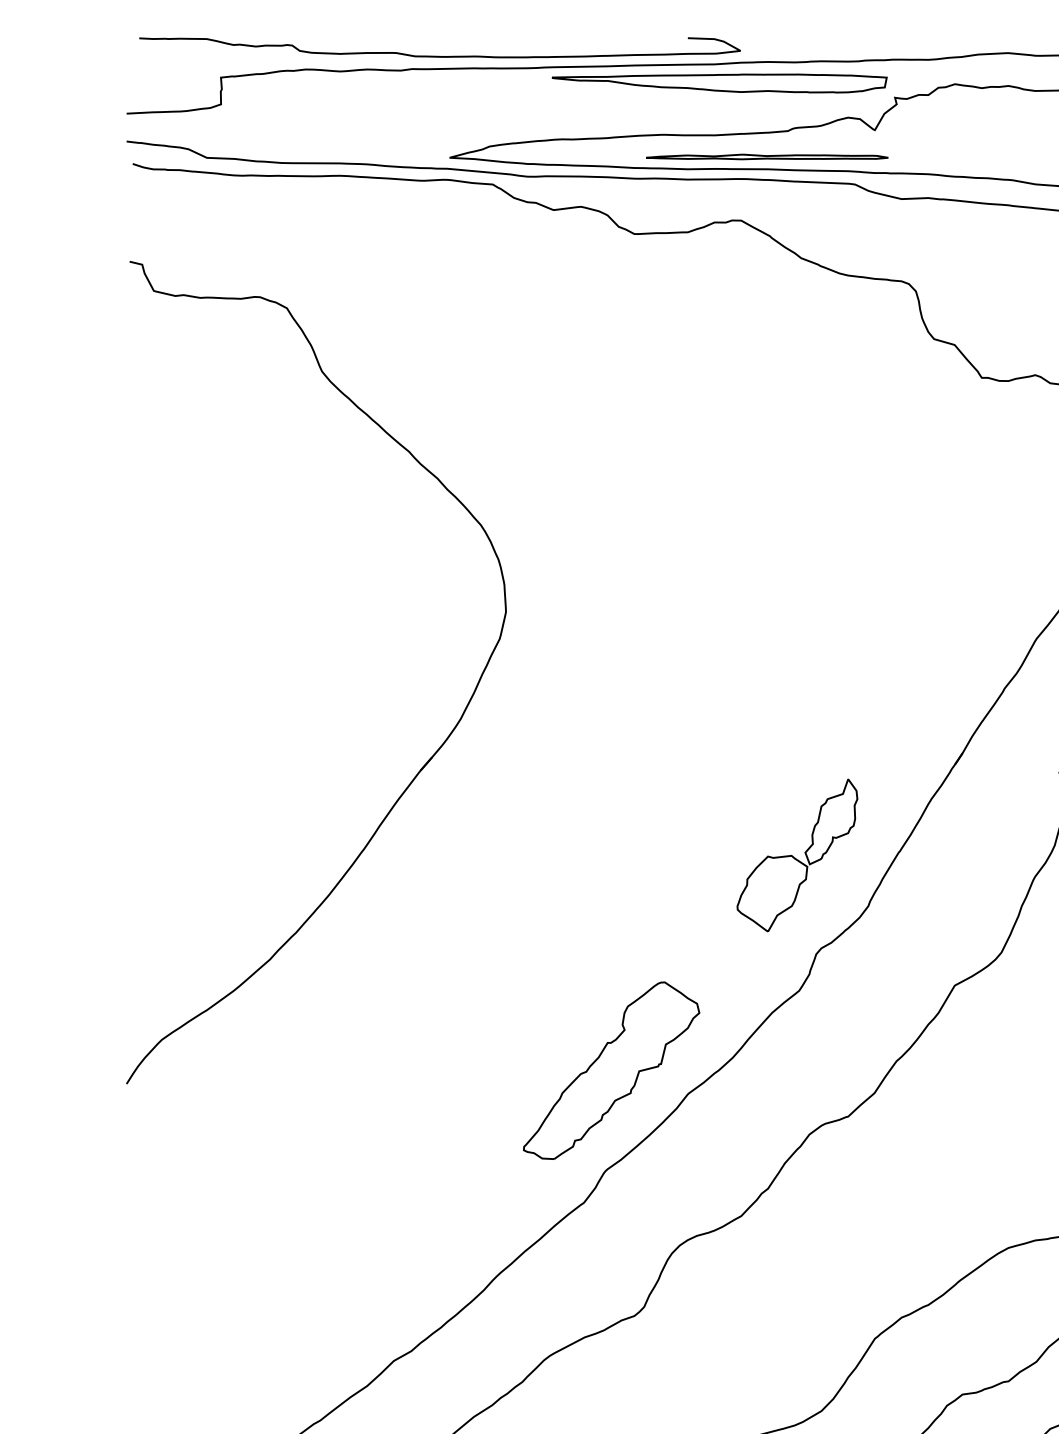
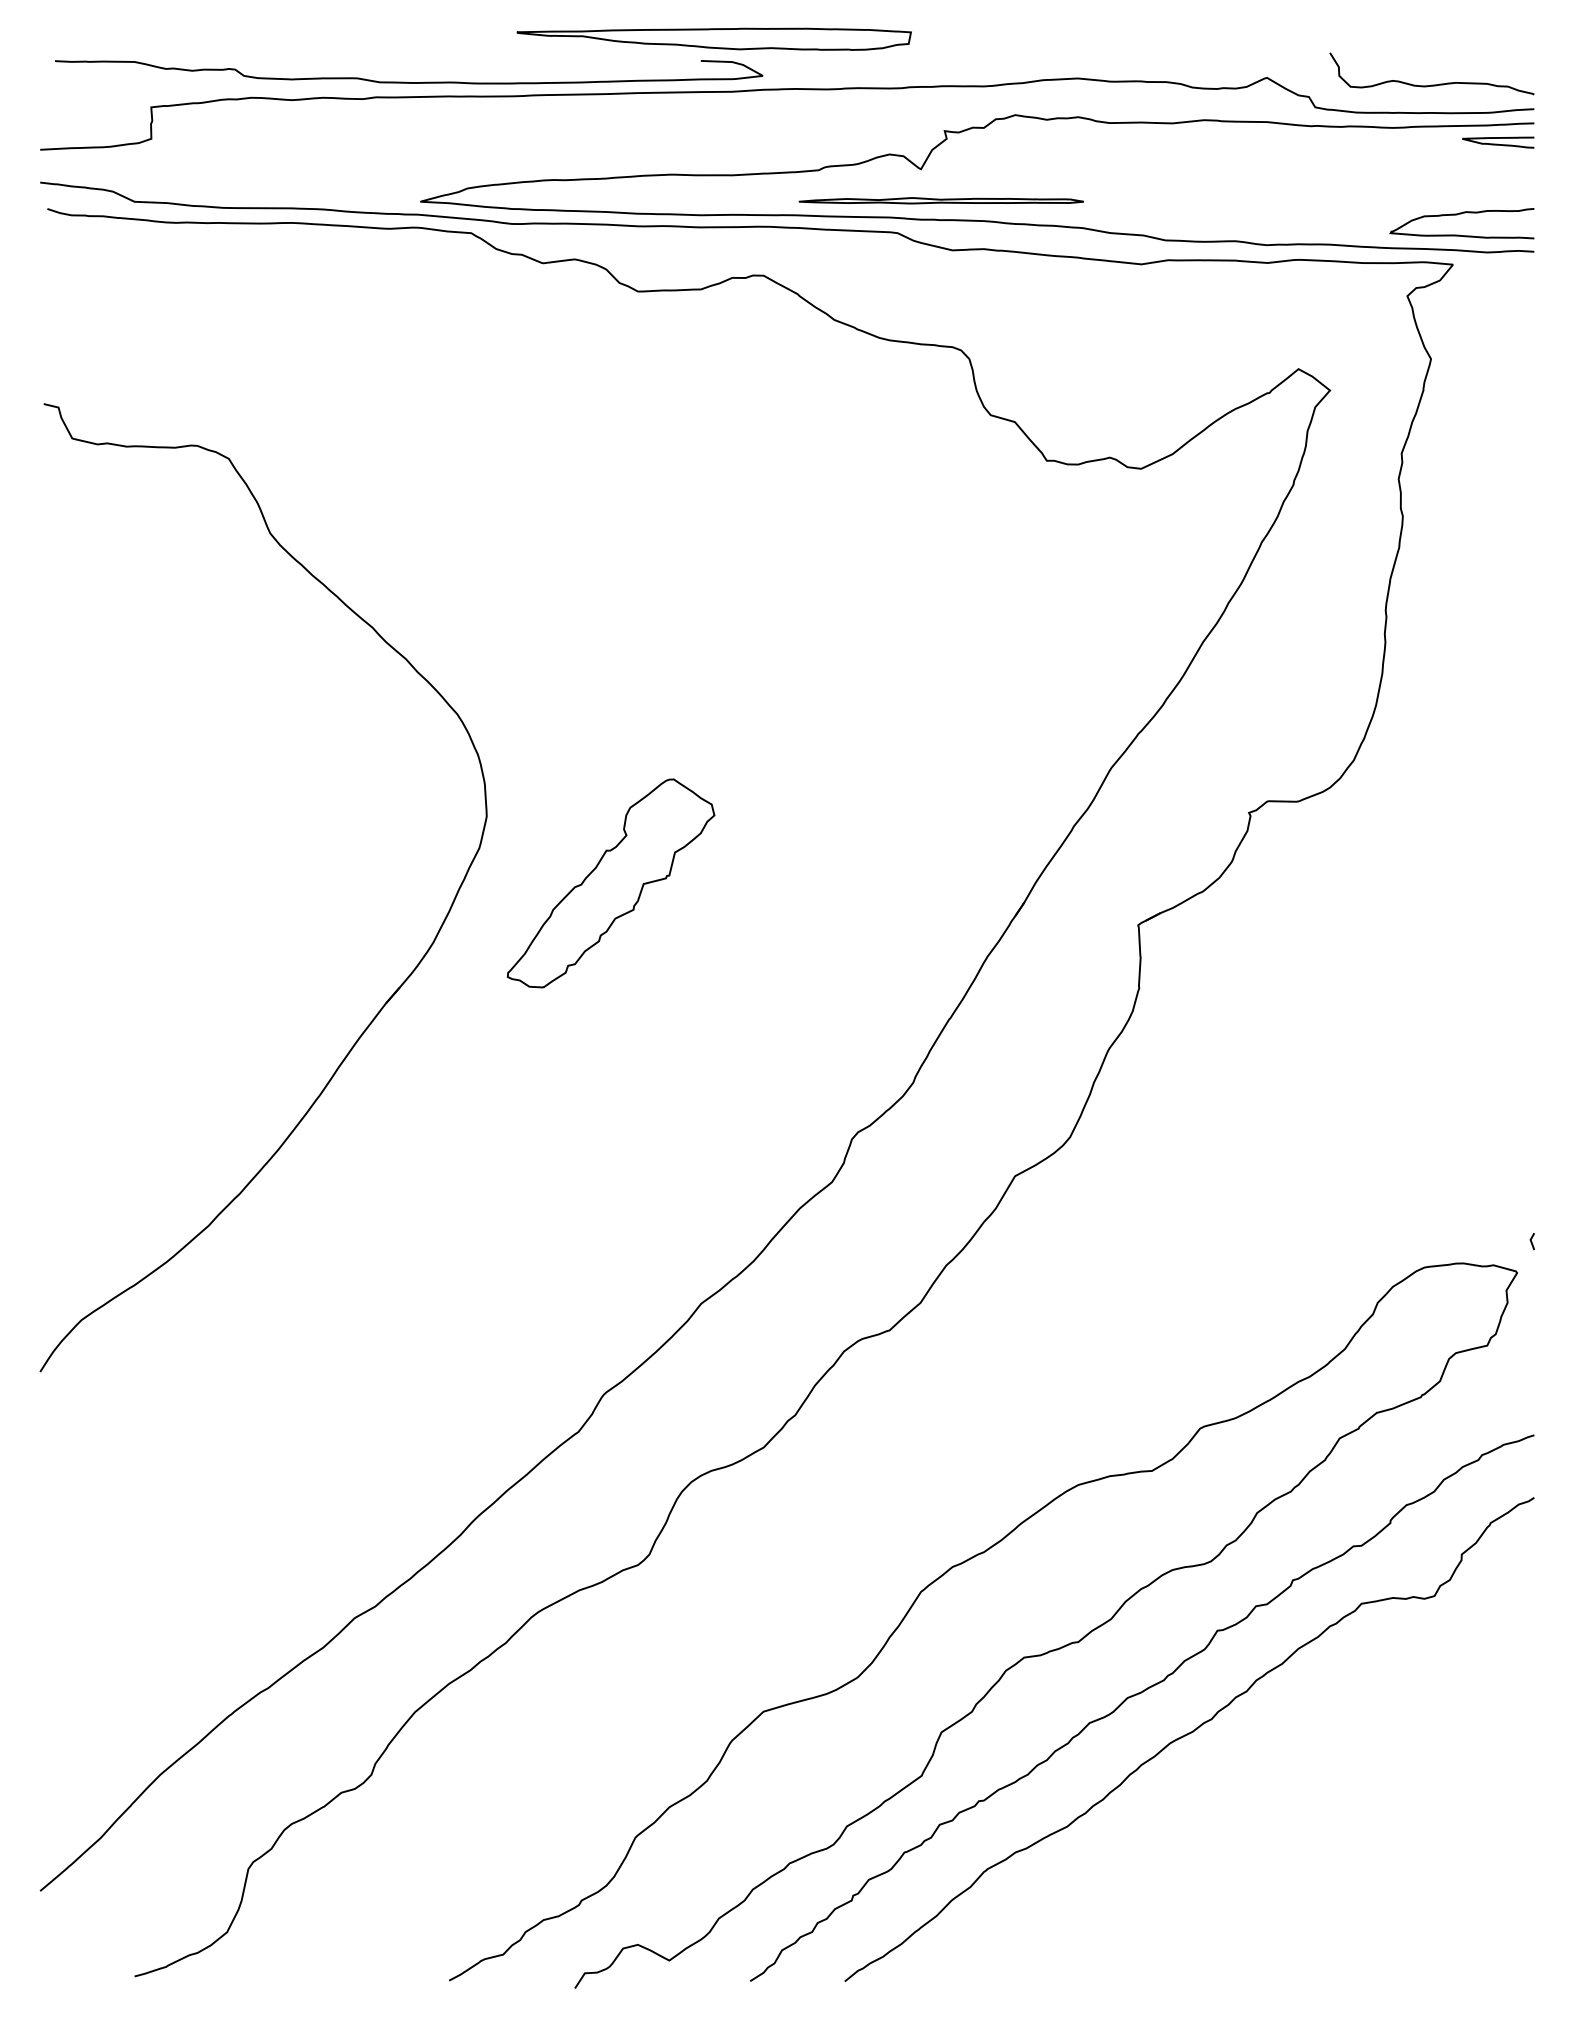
part: (718, 82) -> (713, 38), moved
part: (766, 156) -> (940, 200), moved
part: (422, 766) -> (388, 998), moved
part: (797, 855) -> (829, 1022), removed
part: (611, 1070) -> (611, 883), moved

